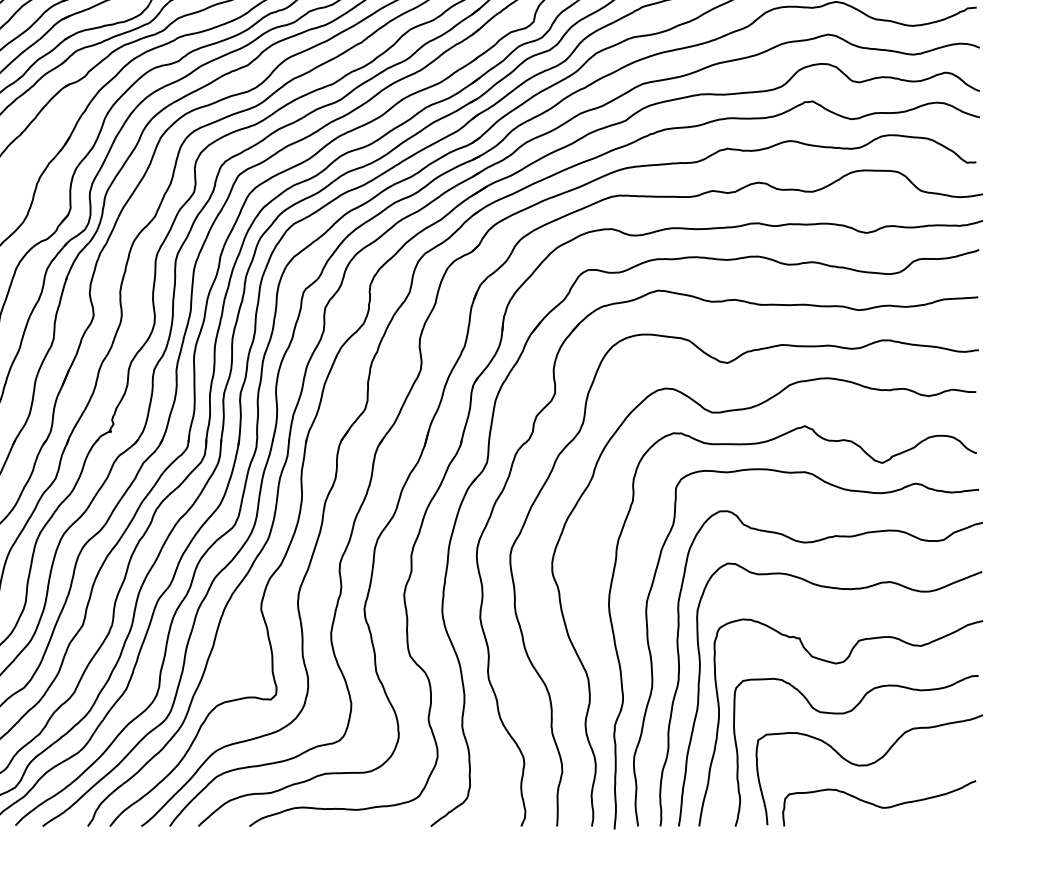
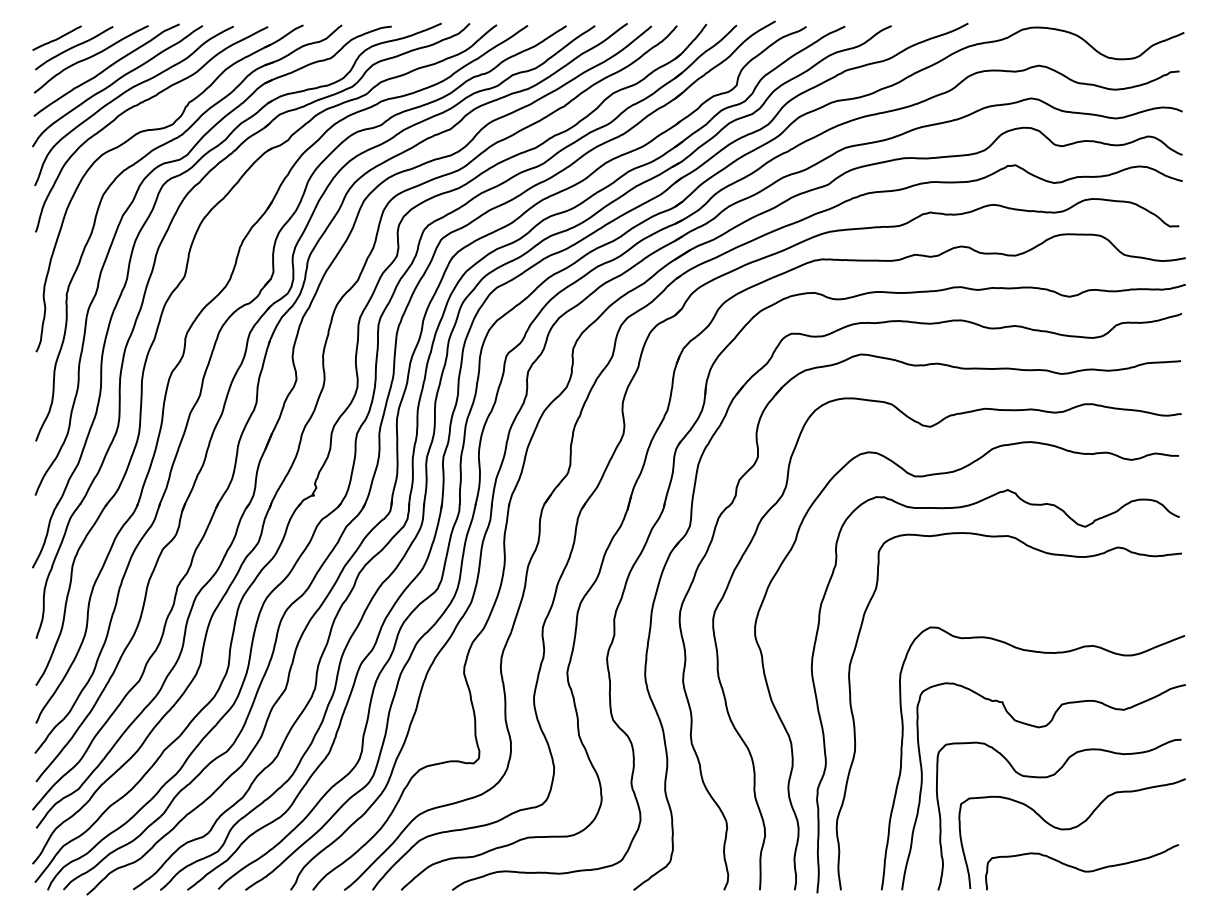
curve: (807, 543) -> (1010, 607), removed

